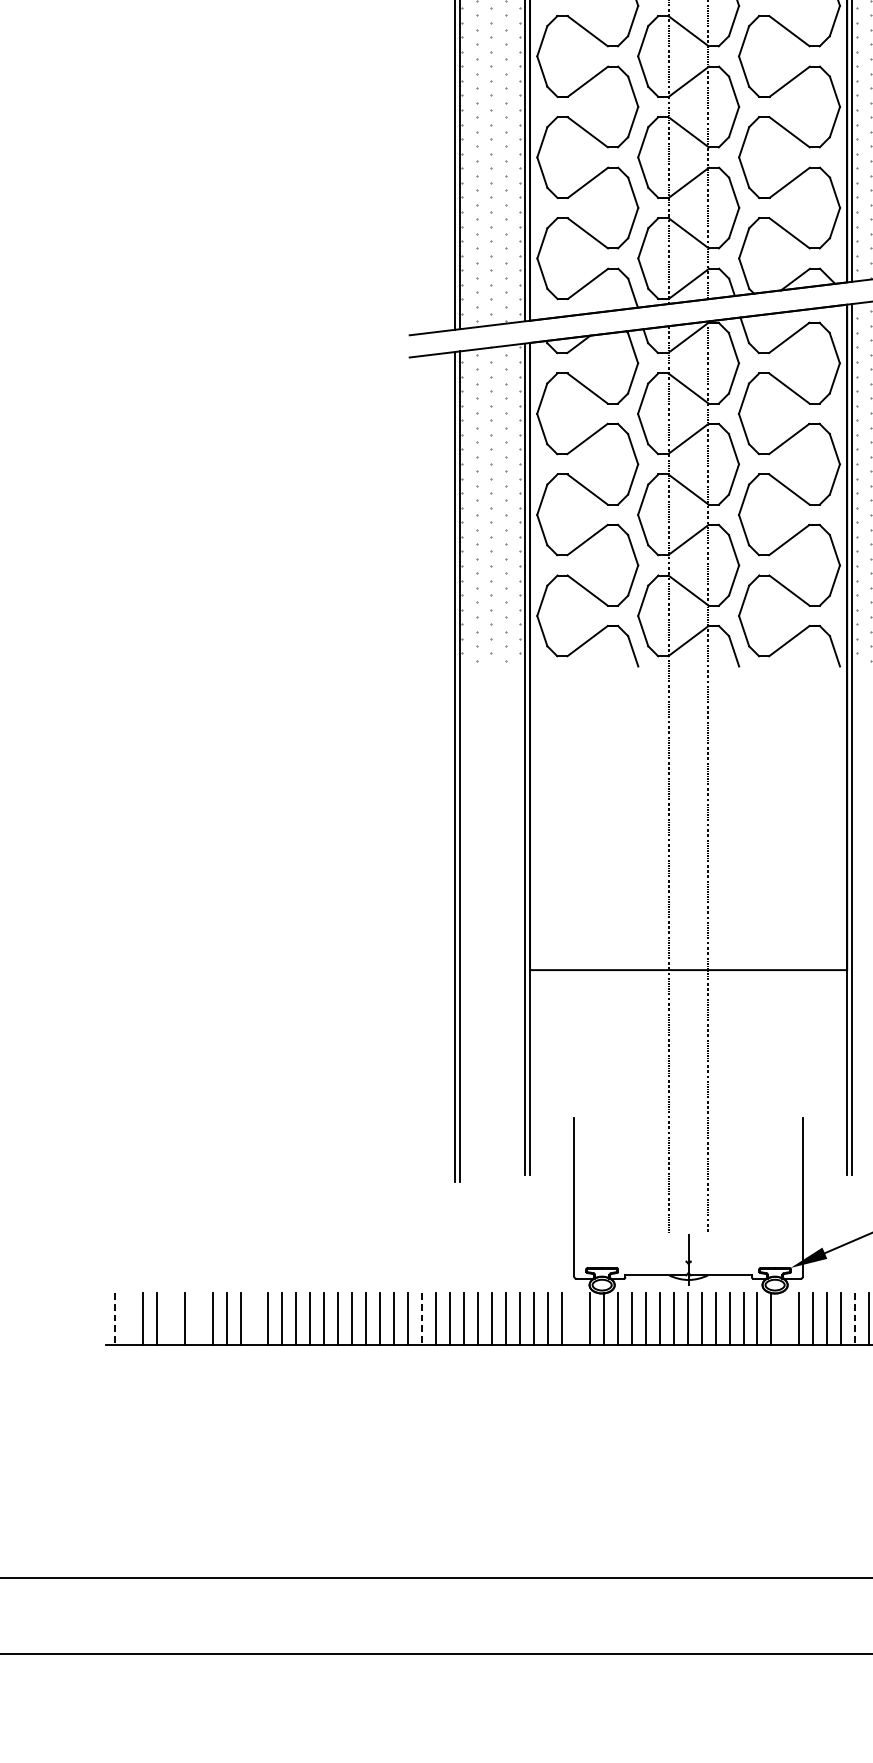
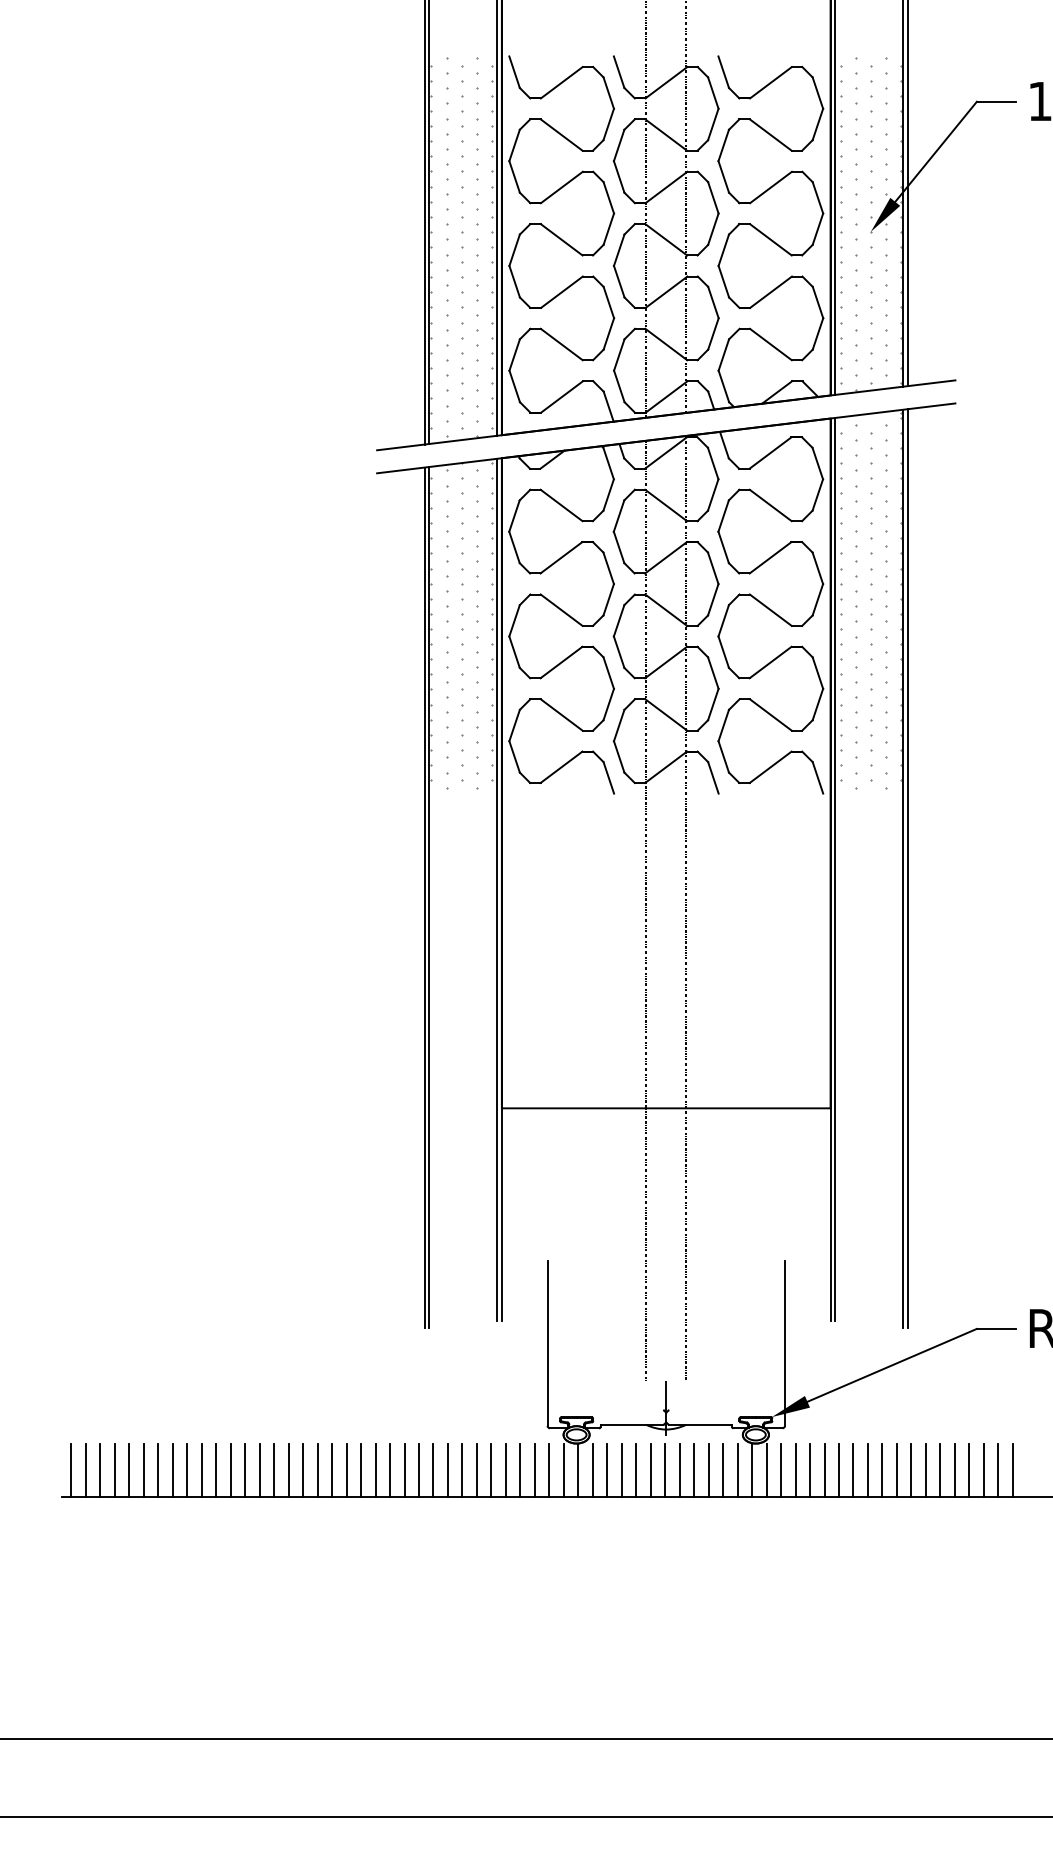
line: (128, 1318) -> (85, 1469), added
line: (170, 1318) -> (129, 1469), added
line: (198, 1318) -> (158, 1469), added
line: (254, 1318) -> (216, 1469), added
line: (575, 1318) -> (549, 1469), added
line: (785, 1318) -> (766, 1469), added
line: (114, 1319) -> (71, 1470), dashed -> solid
line: (422, 1319) -> (390, 1470), dashed -> solid
line: (855, 1319) -> (839, 1470), dashed -> solid

